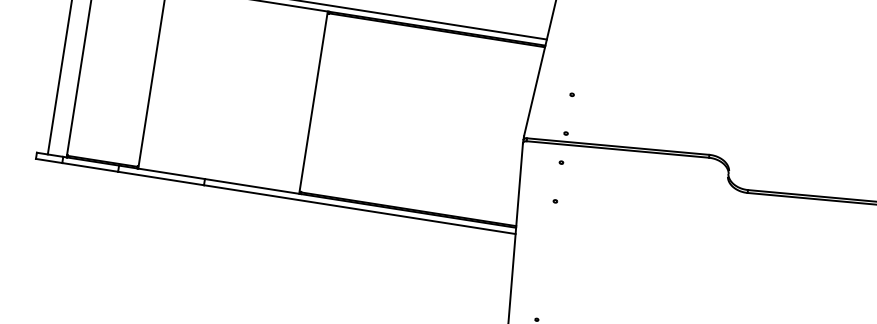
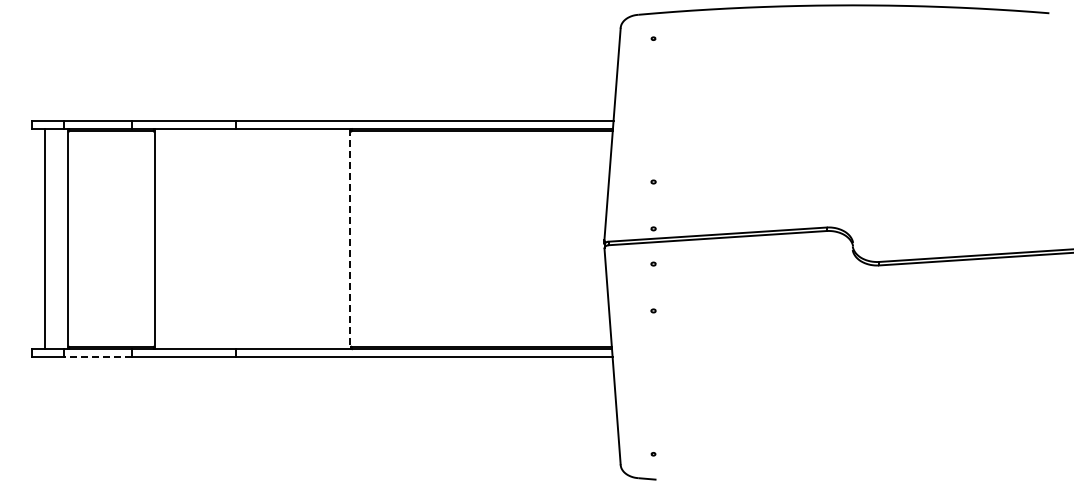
line: (313, 102) -> (349, 239), solid -> dashed
line: (89, 167) -> (97, 356), solid -> dashed

